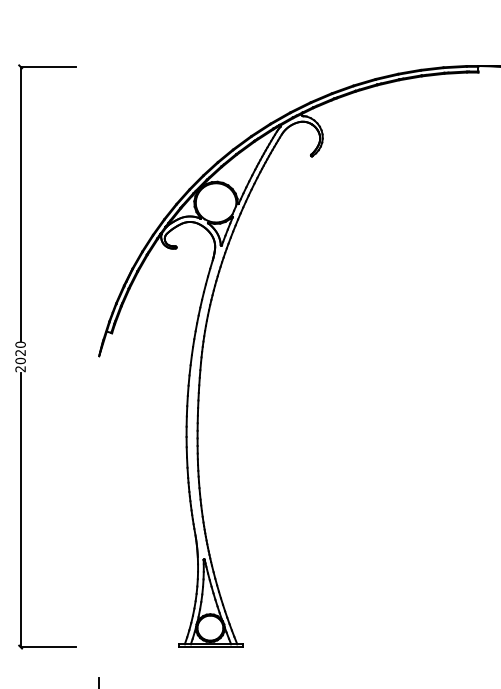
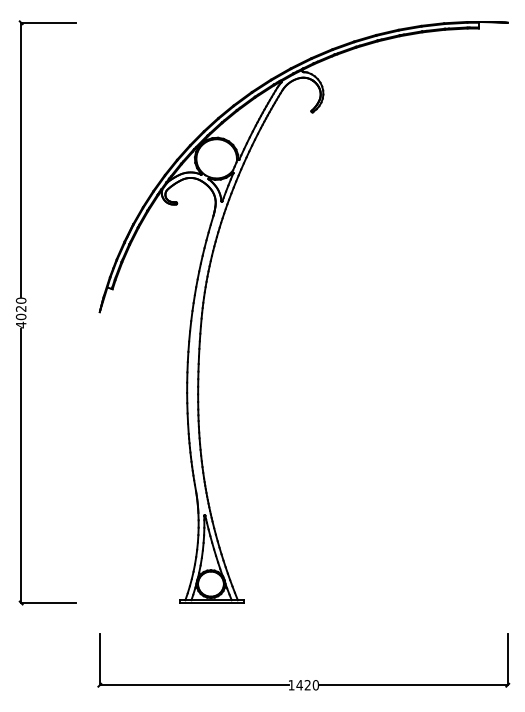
text: (19, 368) -> (20, 324), 2020 -> 4020

